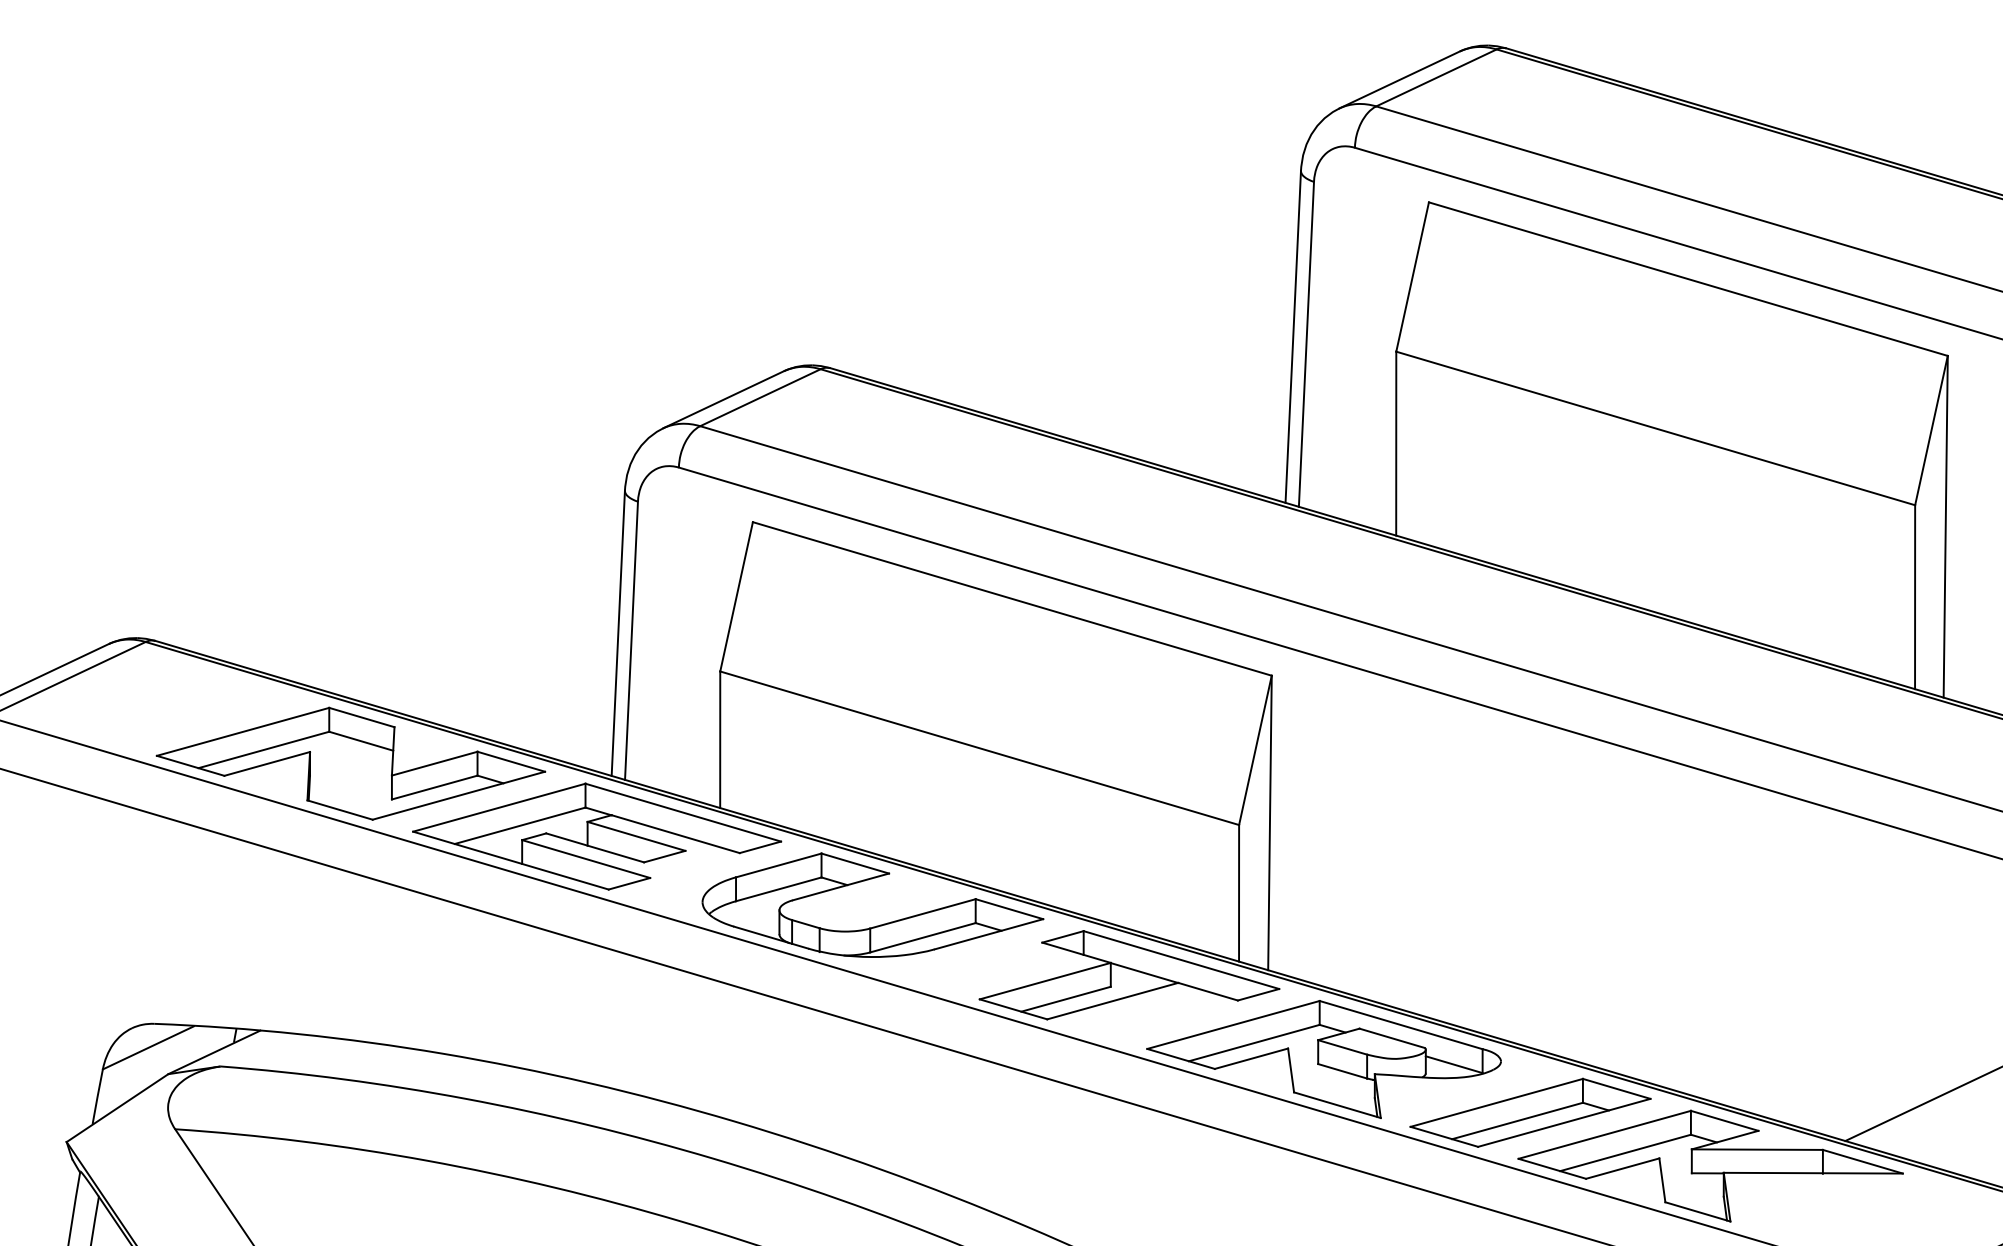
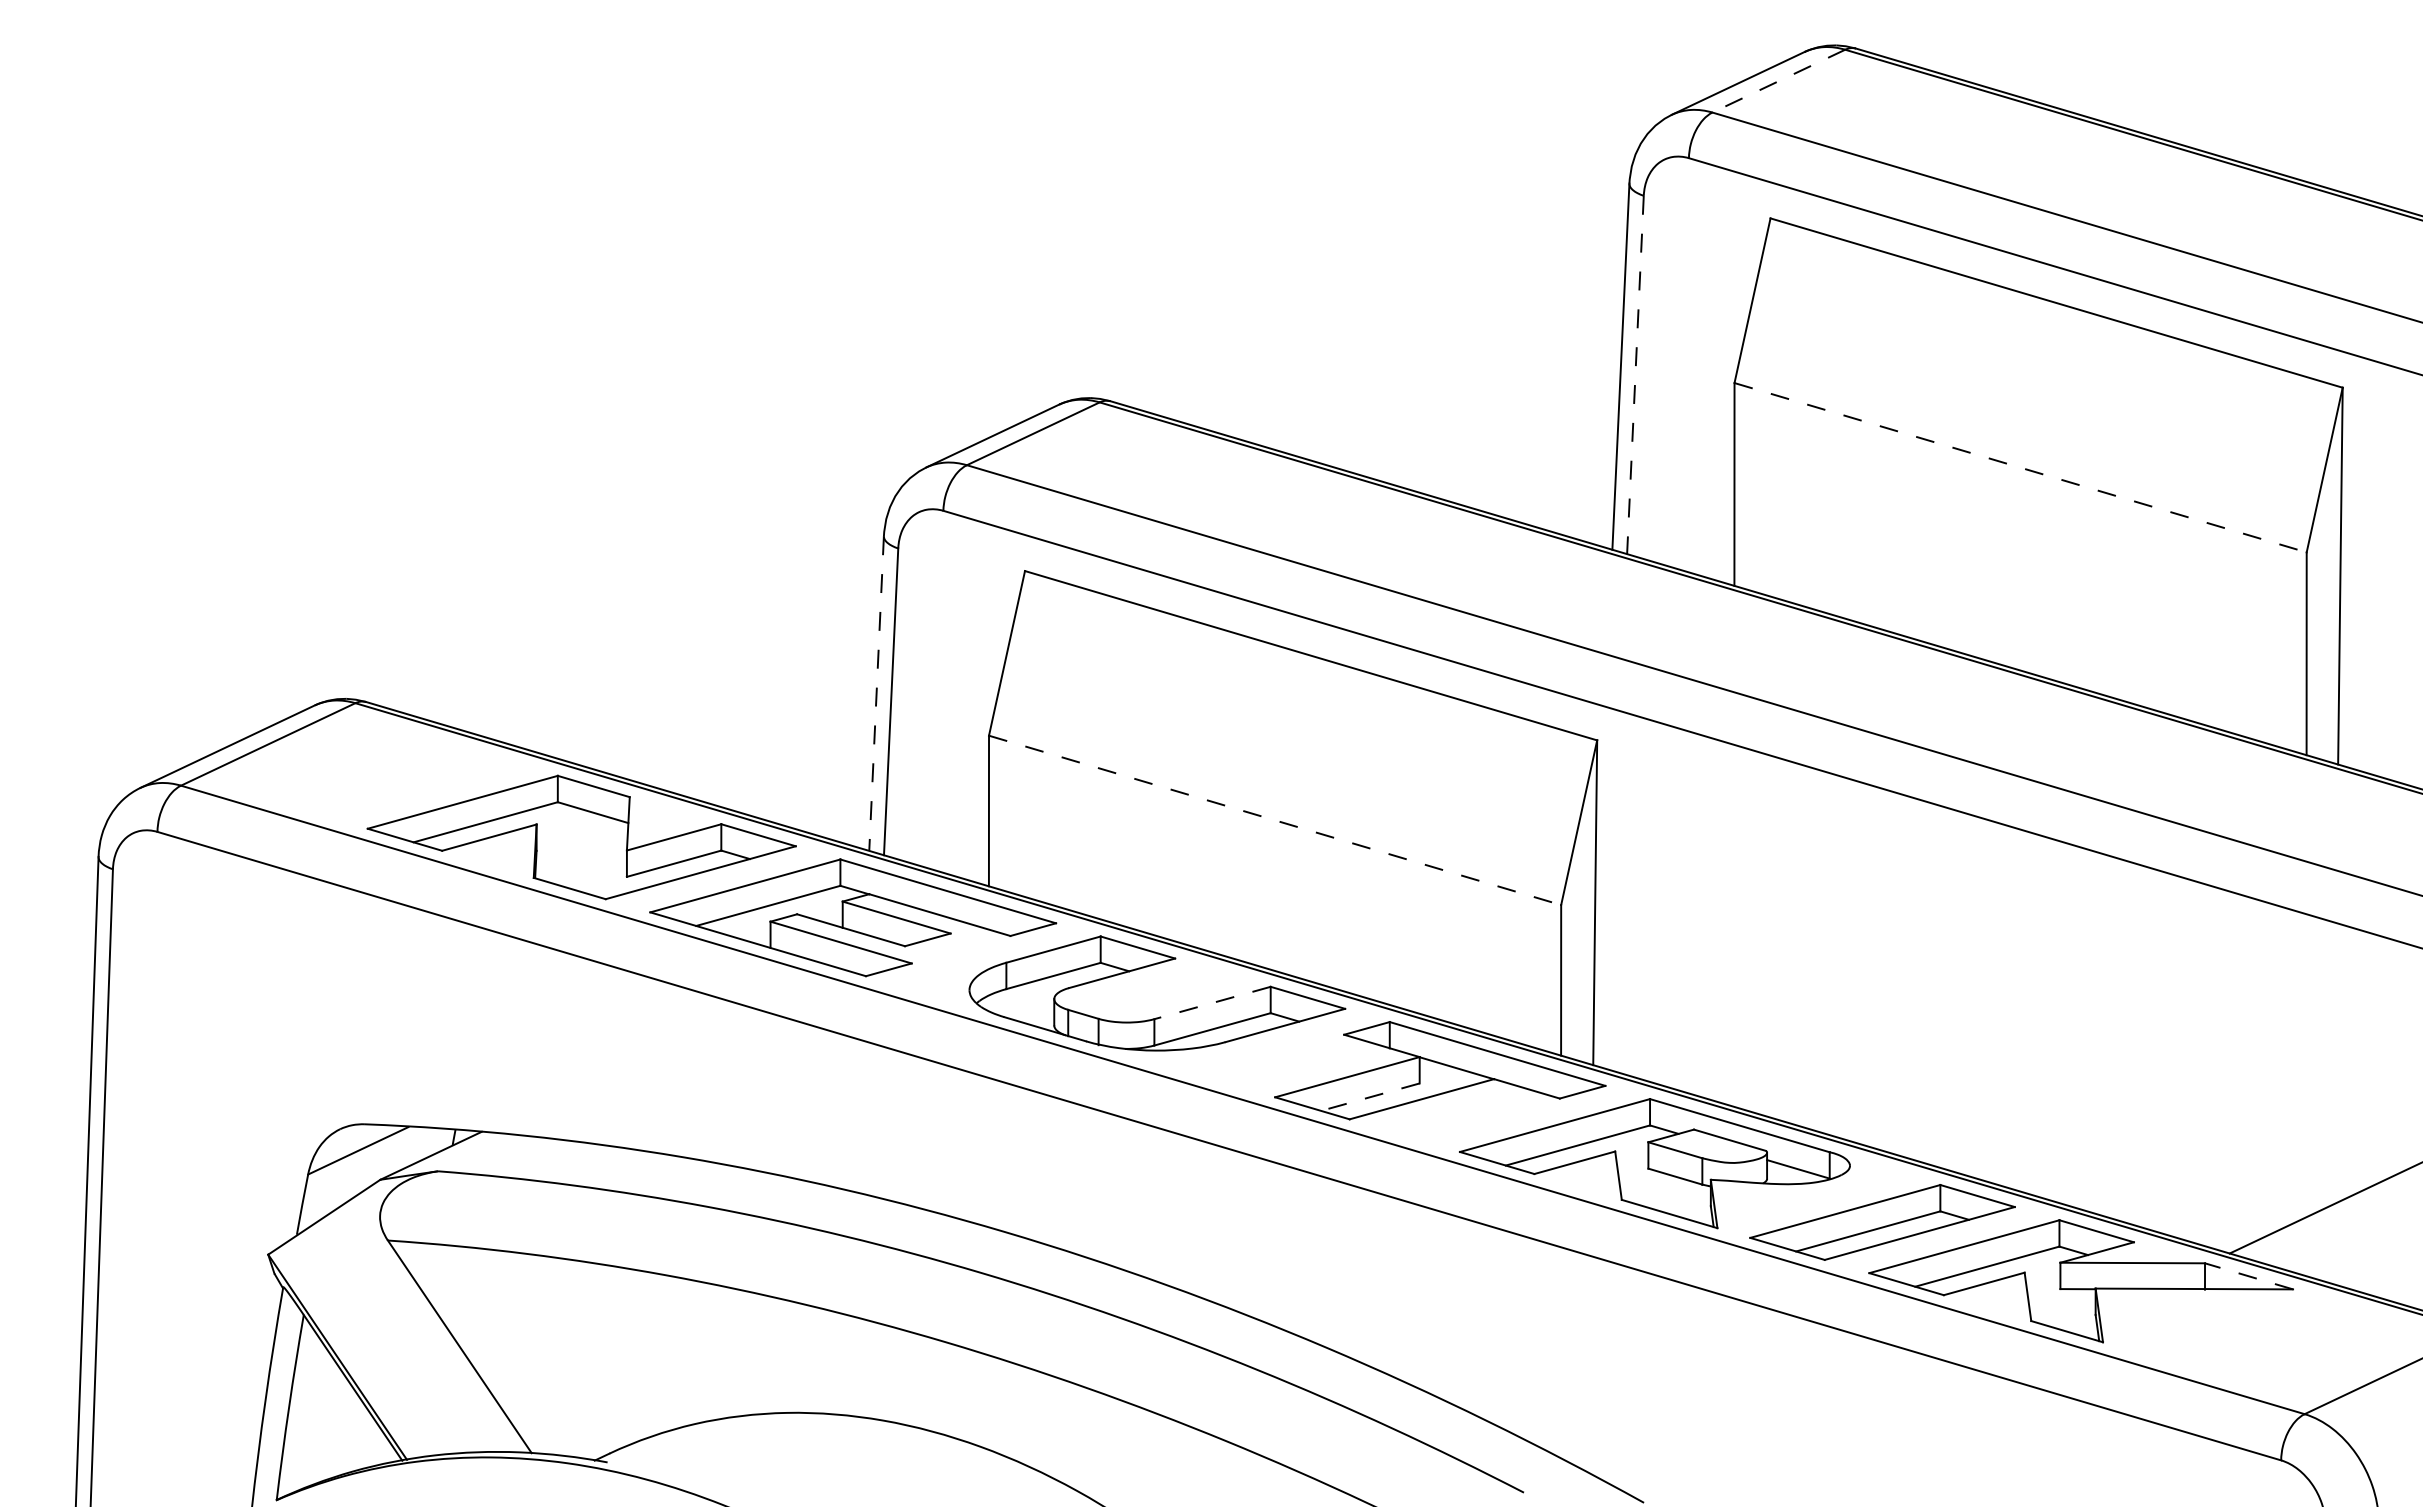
line: (1436, 78) -> (1778, 81), solid -> dashed
line: (1306, 344) -> (1635, 375), solid -> dashed
line: (1656, 428) -> (2021, 467), solid -> dashed
line: (618, 634) -> (876, 694), solid -> dashed
line: (980, 748) -> (1275, 820), solid -> dashed
line: (922, 914) -> (1212, 1003), solid -> dashed
line: (1065, 999) -> (1369, 1097), solid -> dashed
line: (1863, 1161) -> (2249, 1276), solid -> dashed

